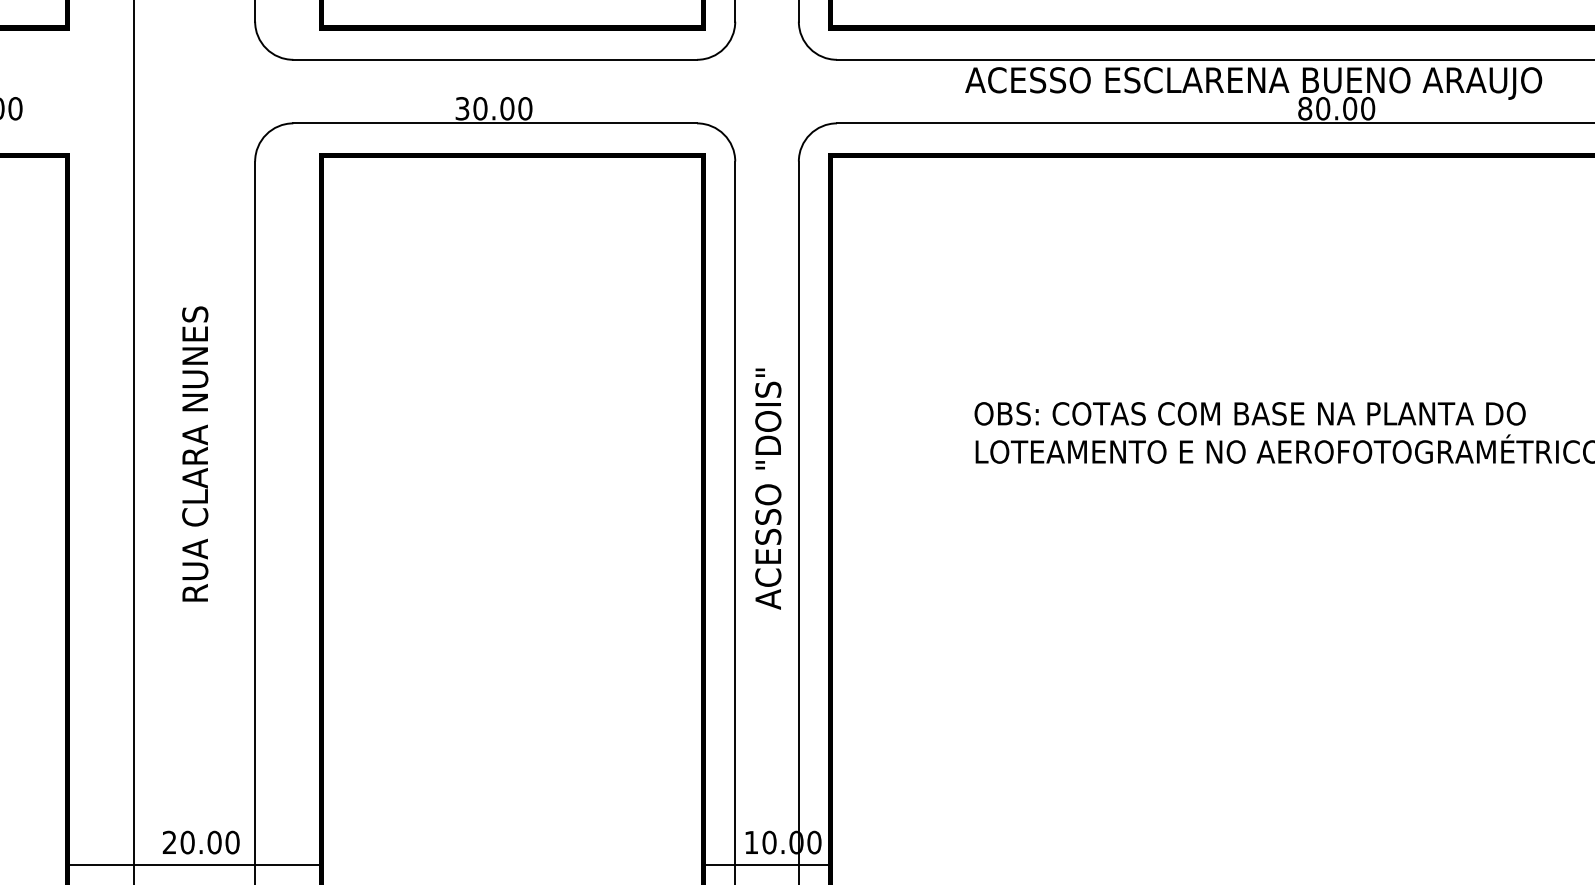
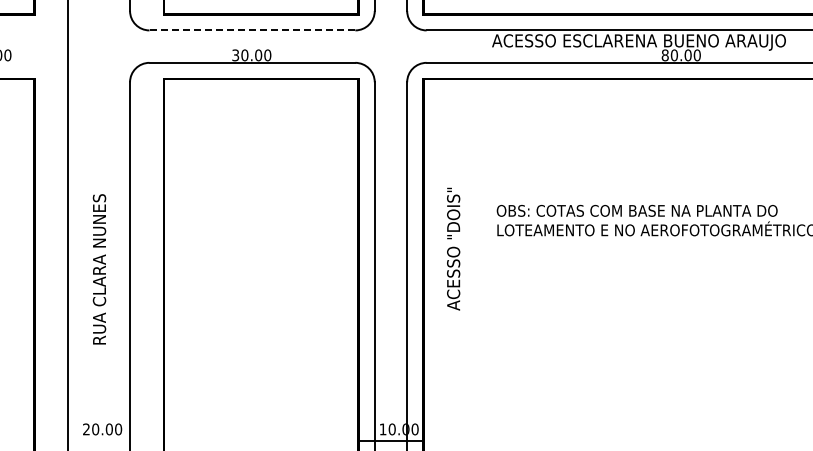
line: (495, 59) -> (252, 30), solid -> dashed
text: (195, 454) -> (99, 269), moved
text: (768, 487) -> (453, 248), moved
line: (195, 864) -> (99, 440), removed

